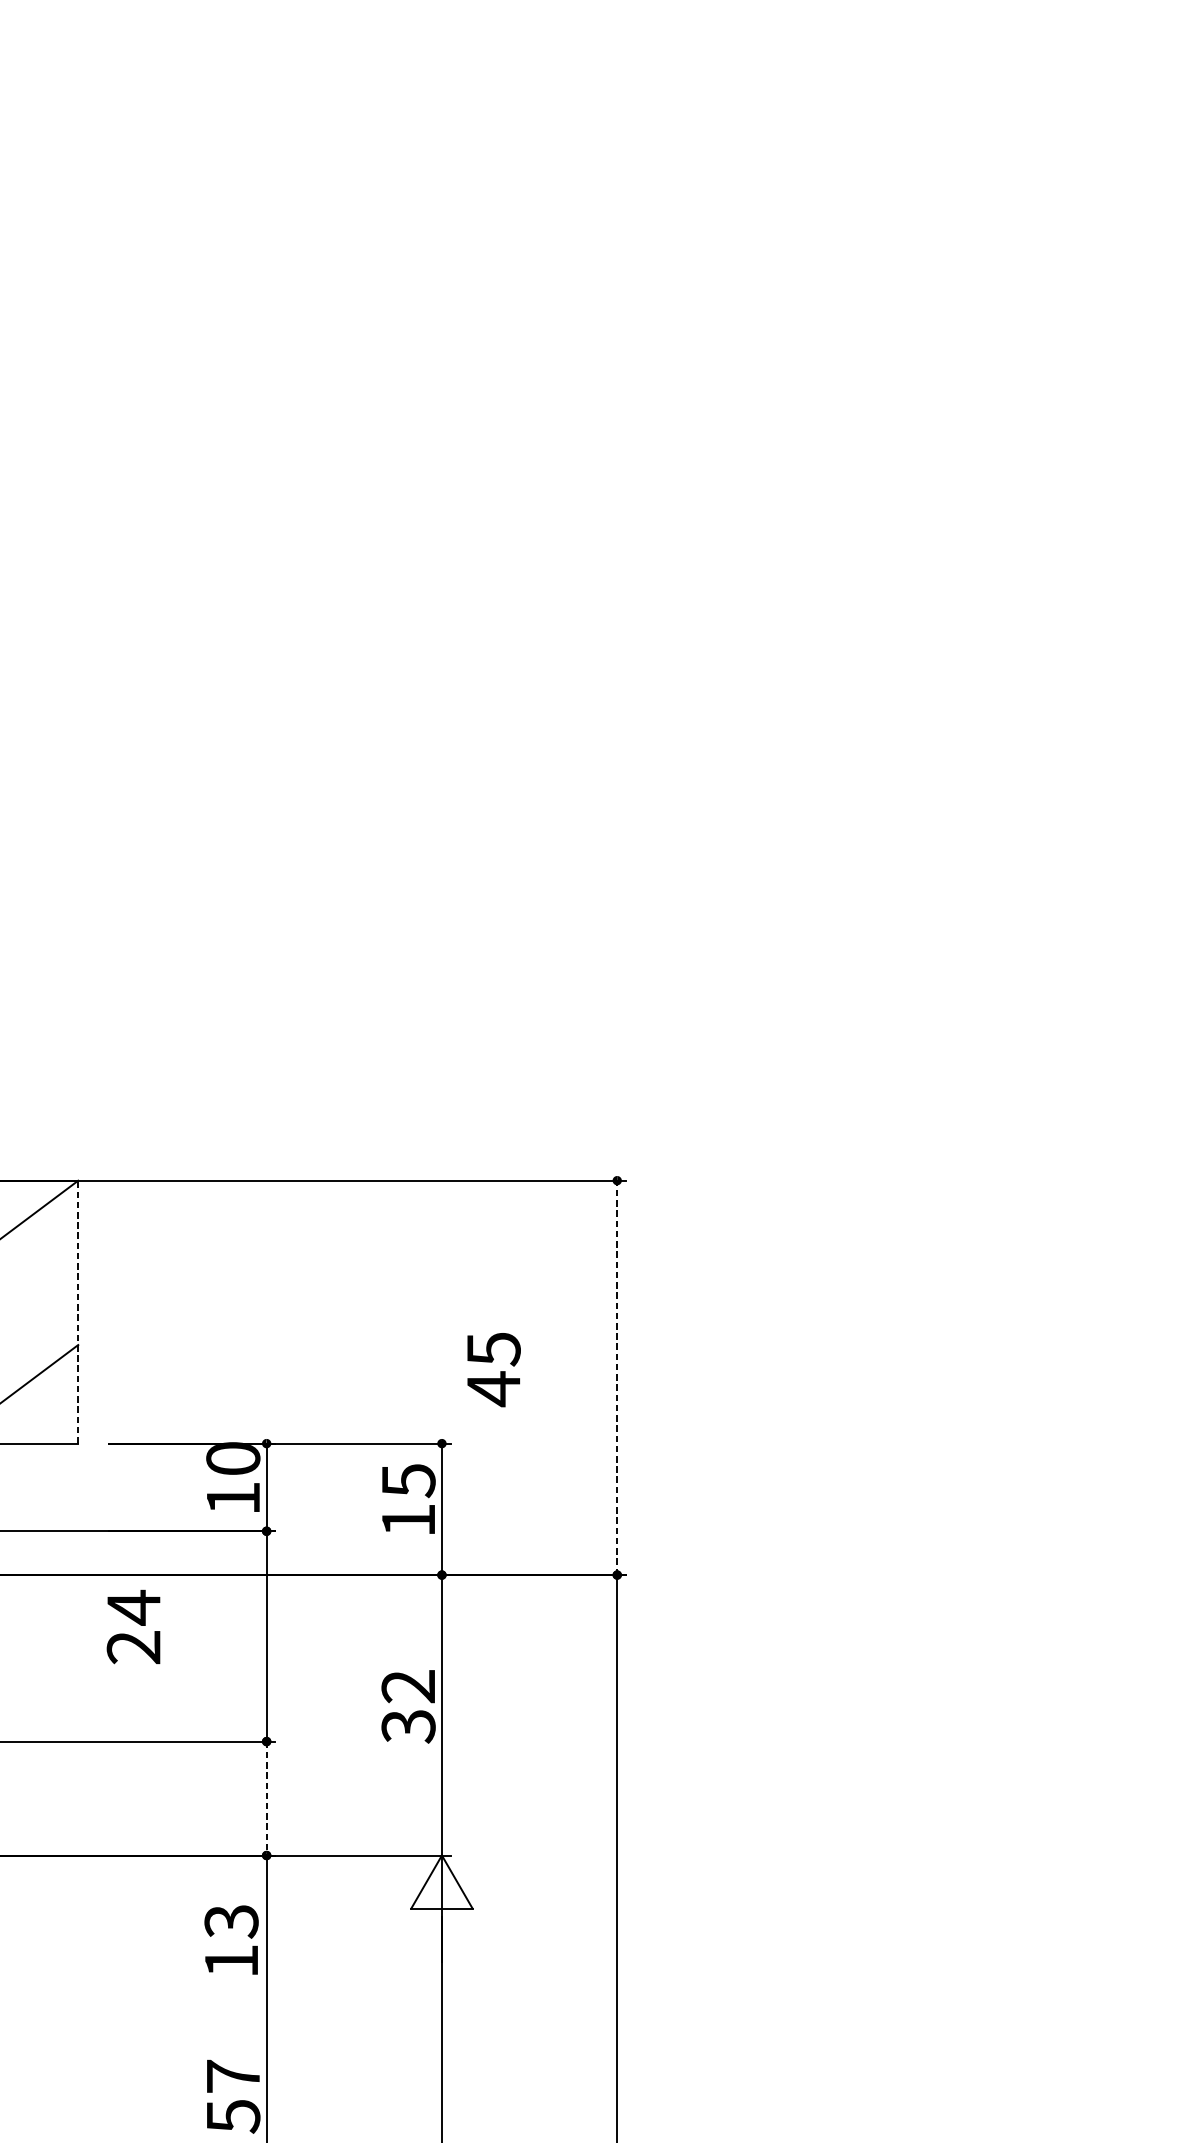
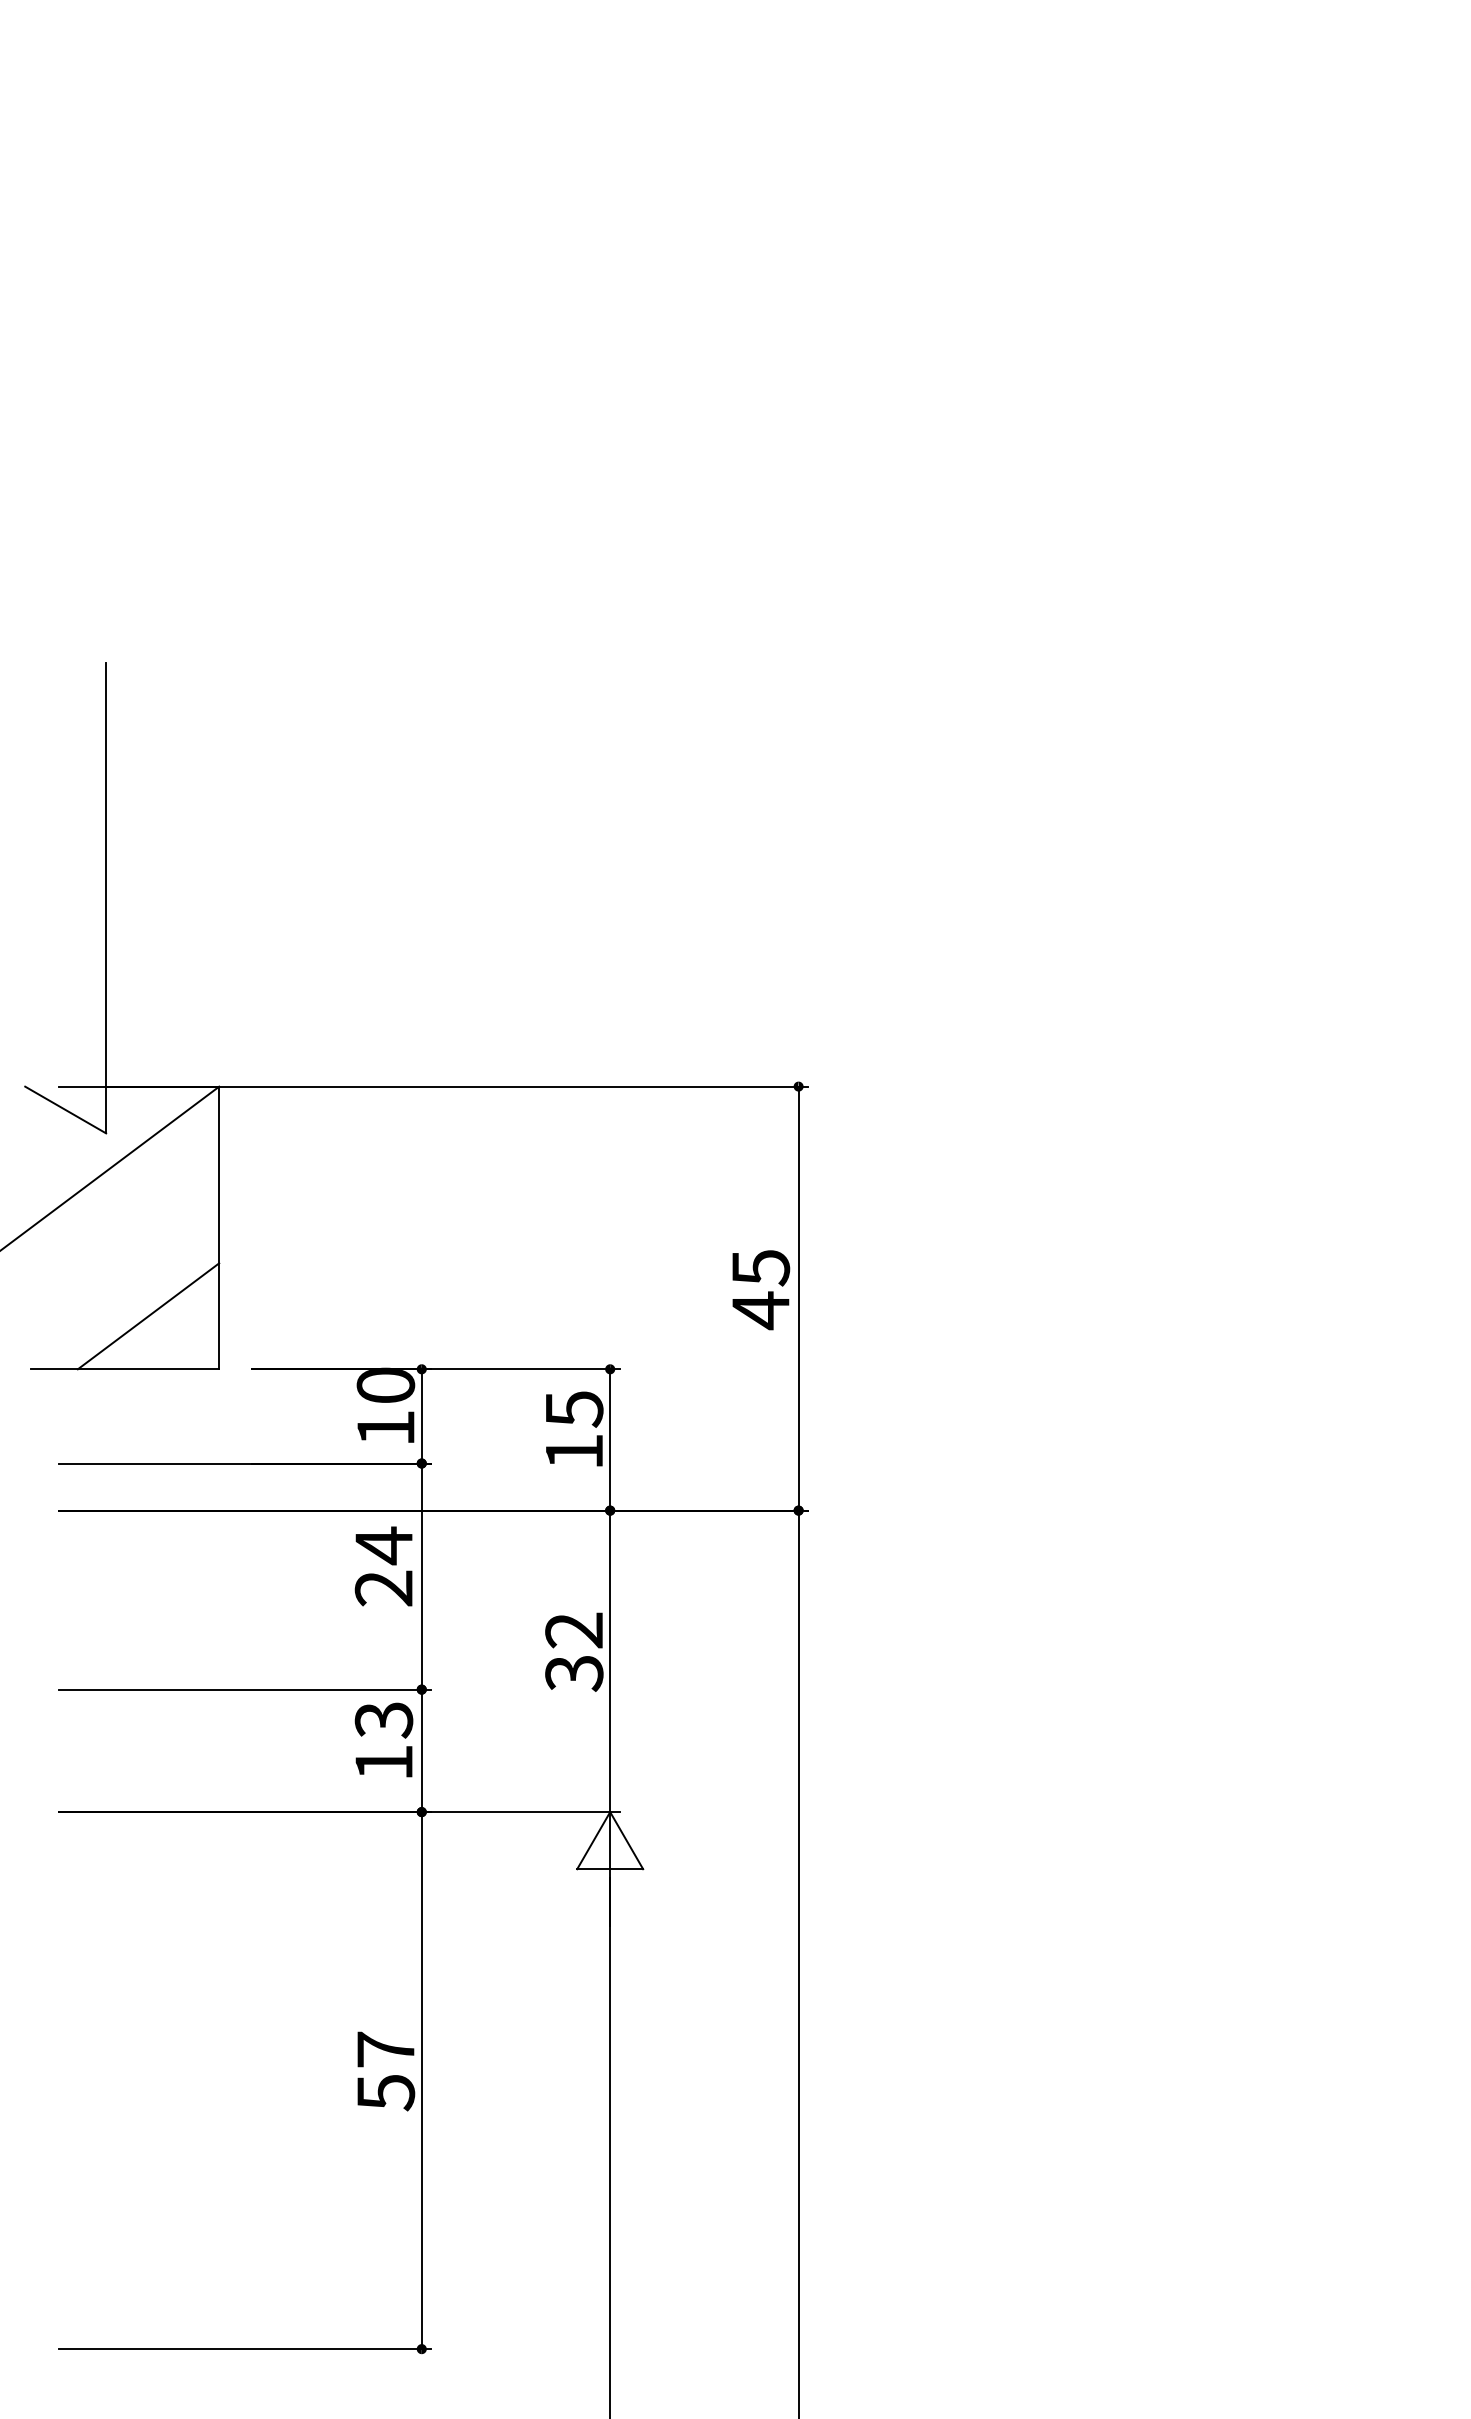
line: (78, 1311) -> (219, 1227), dashed -> solid
text: (494, 1370) -> (761, 1290), moved
line: (617, 1377) -> (798, 1298), dashed -> solid
text: (133, 1627) -> (383, 1566), moved
line: (266, 1799) -> (421, 1751), dashed -> solid
text: (231, 1939) -> (383, 1739), moved

